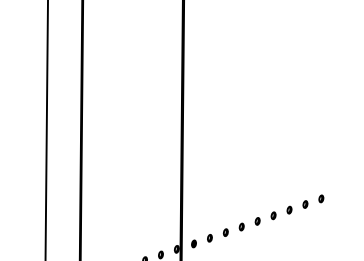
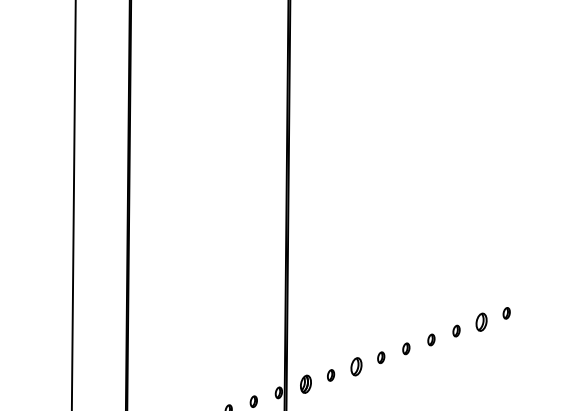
part: (305, 204) -> (481, 322), size x1.6
part: (225, 232) -> (355, 366), size x1.6
part: (193, 243) -> (305, 383), size x1.6

